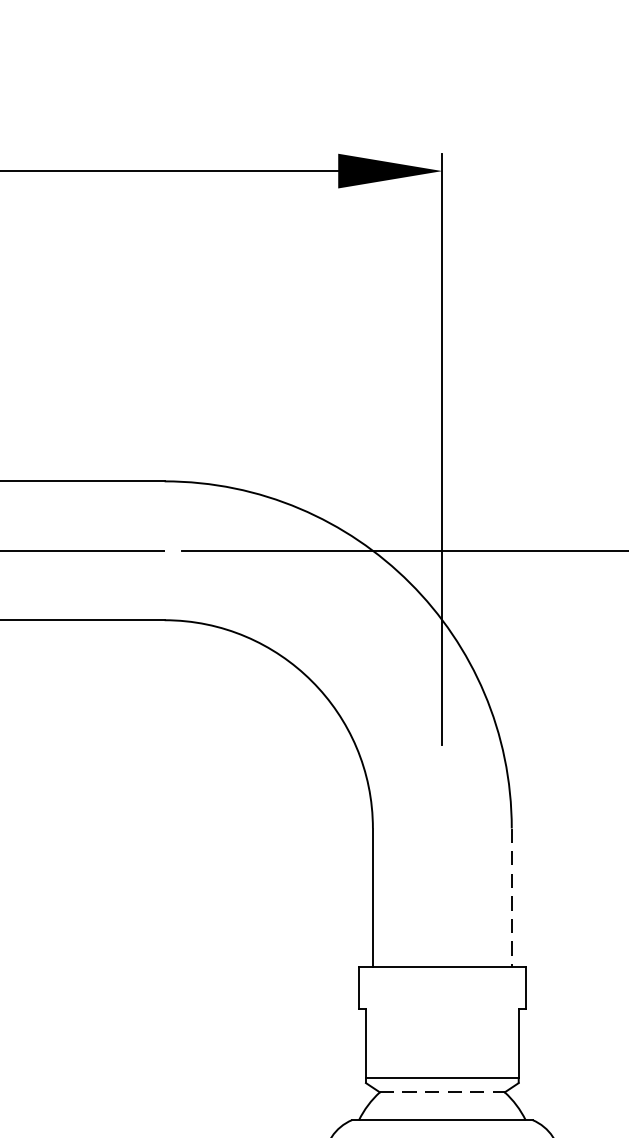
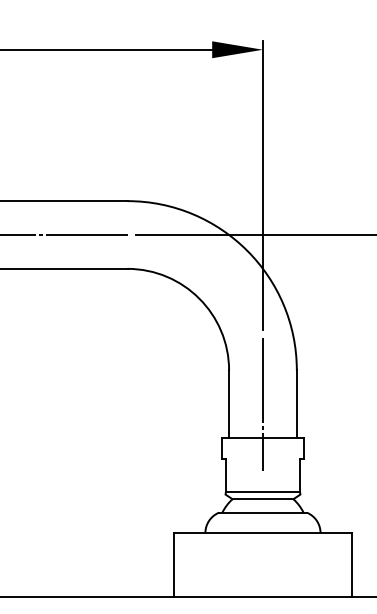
line: (441, 898) -> (262, 404), added
line: (511, 898) -> (296, 404), dashed -> solid
line: (443, 1092) -> (263, 499), dashed -> solid

